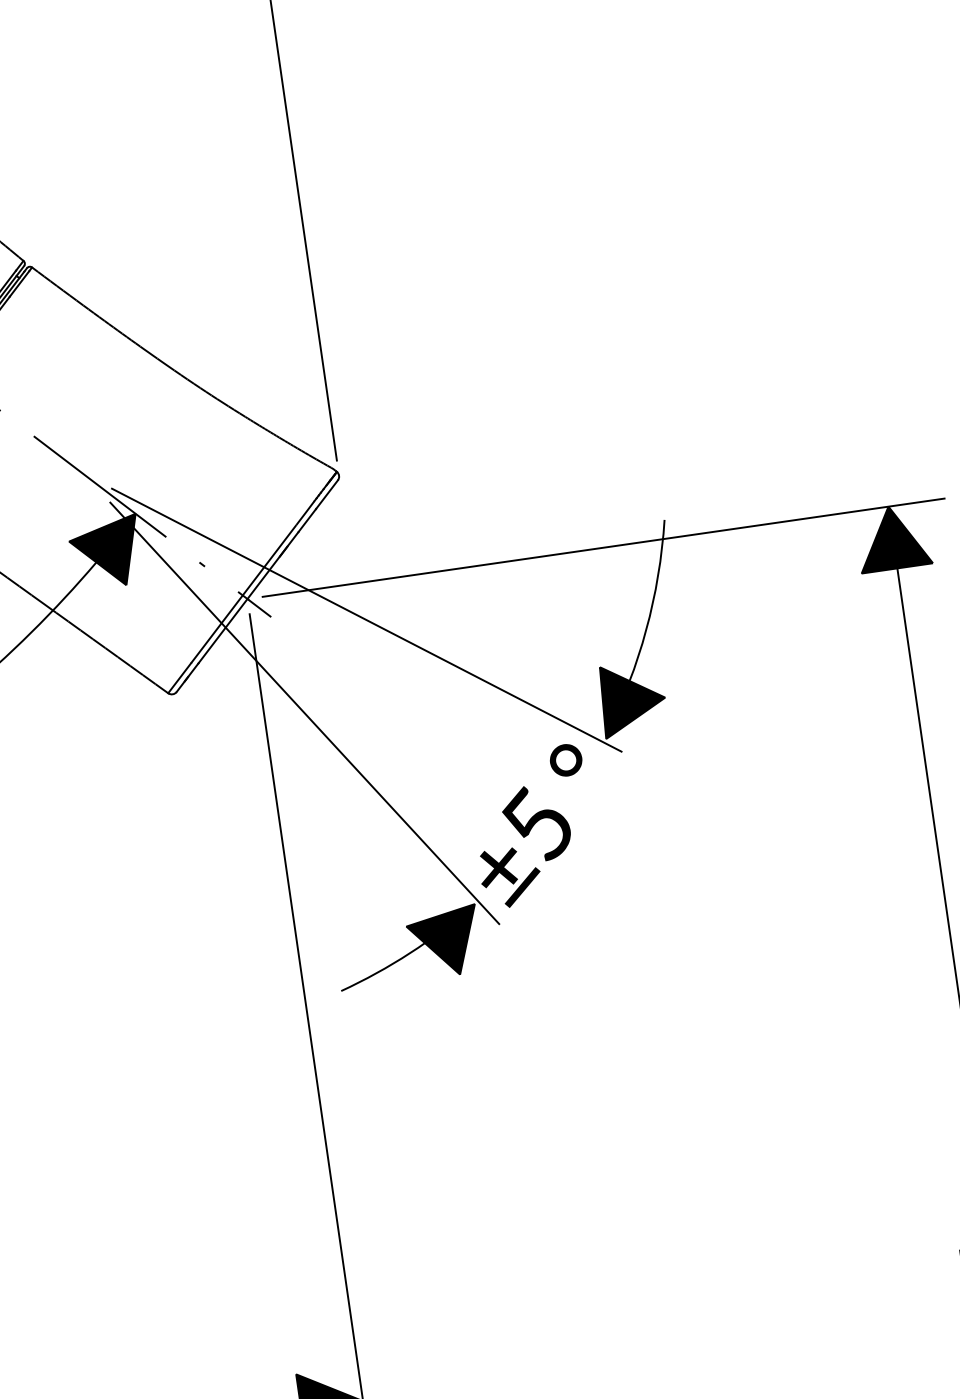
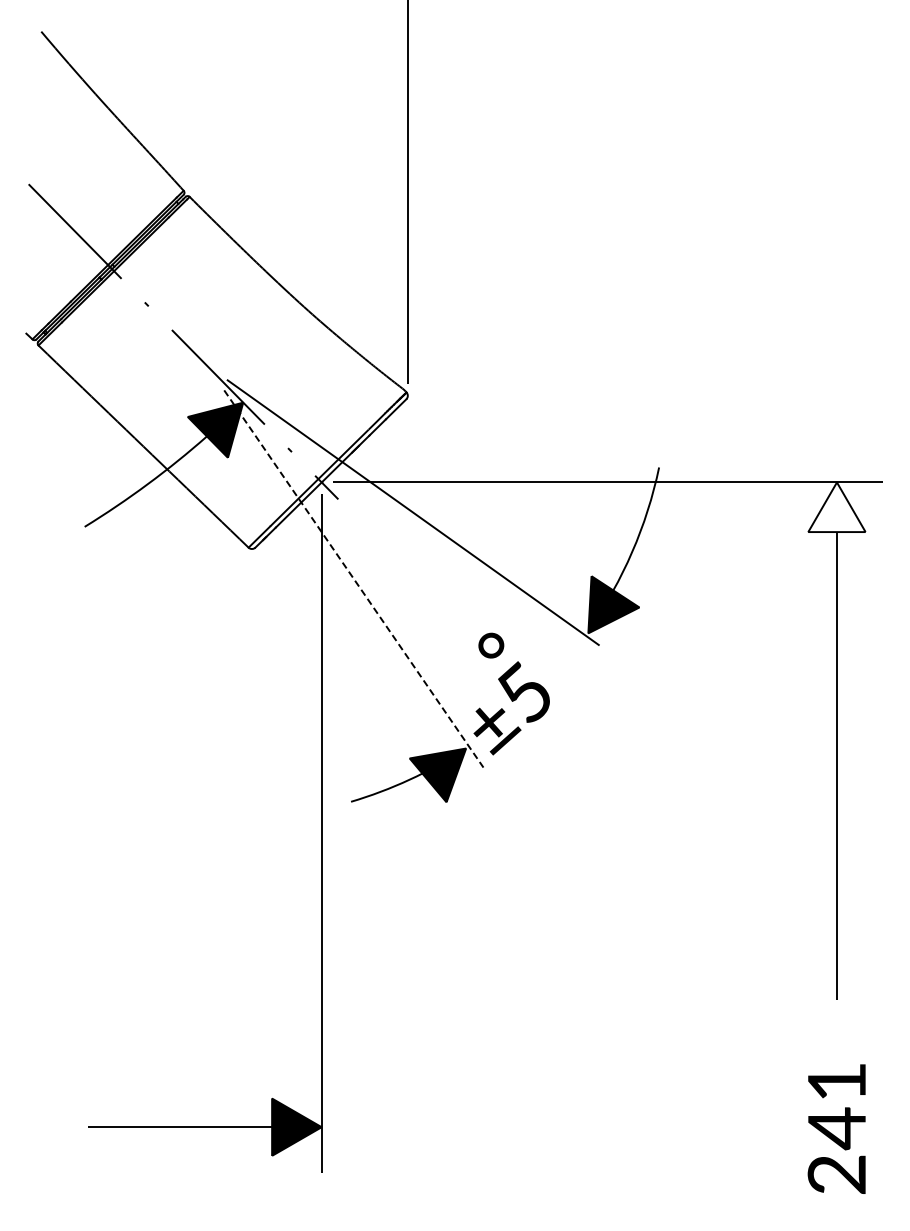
fill: (892, 537) -> (836, 507), removed
line: (304, 712) -> (353, 578), solid -> dashed
text: (566, 760) -> (491, 645), moved

